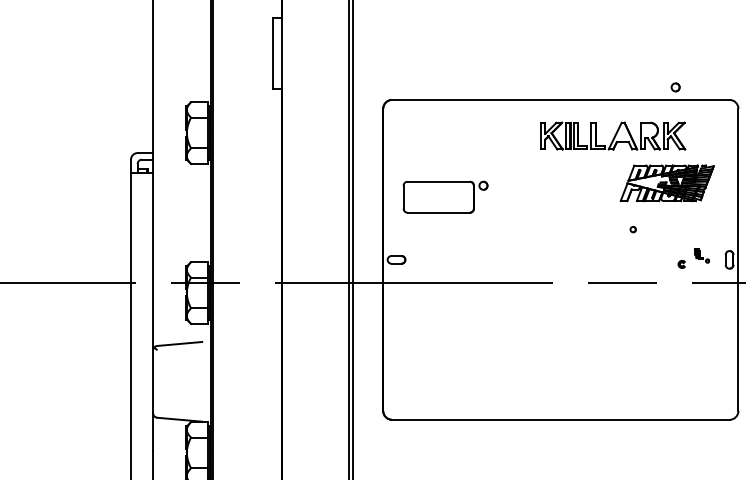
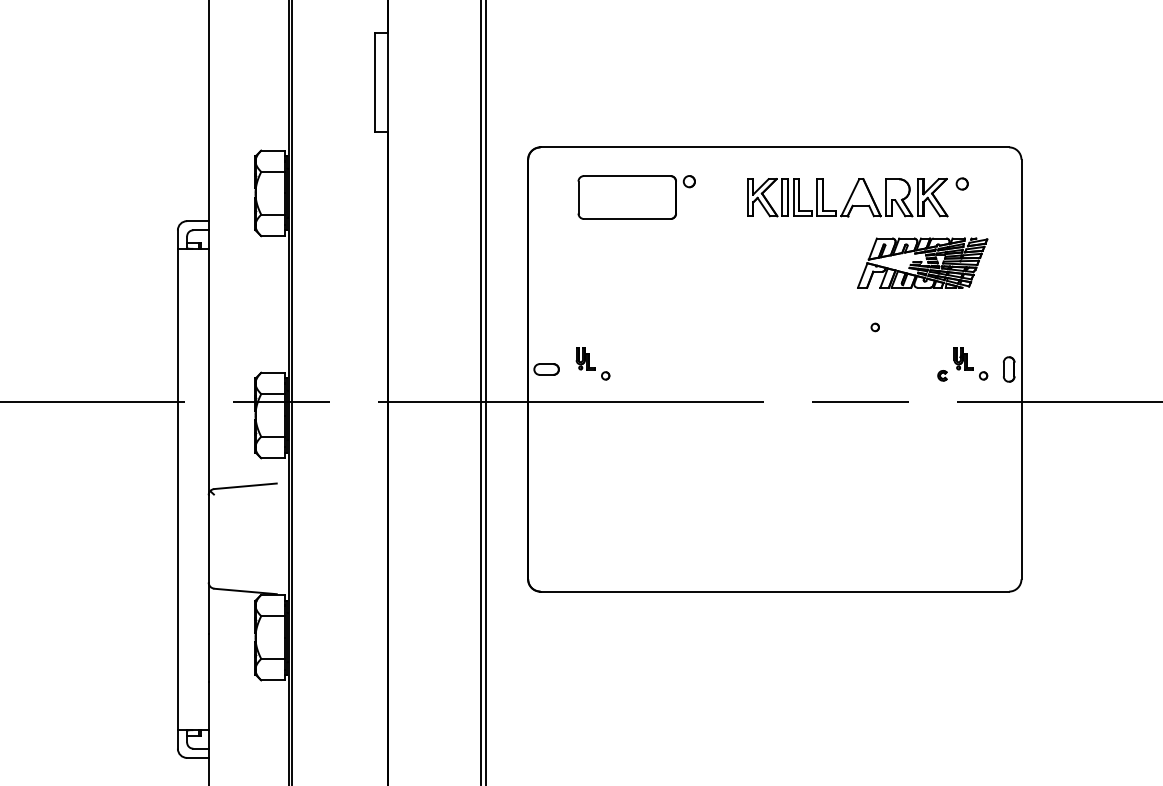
part: (675, 87) -> (961, 183), moved
part: (445, 197) -> (636, 197), moved
part: (429, 255) -> (592, 363), added
part: (701, 255) -> (970, 363), size x1.67

